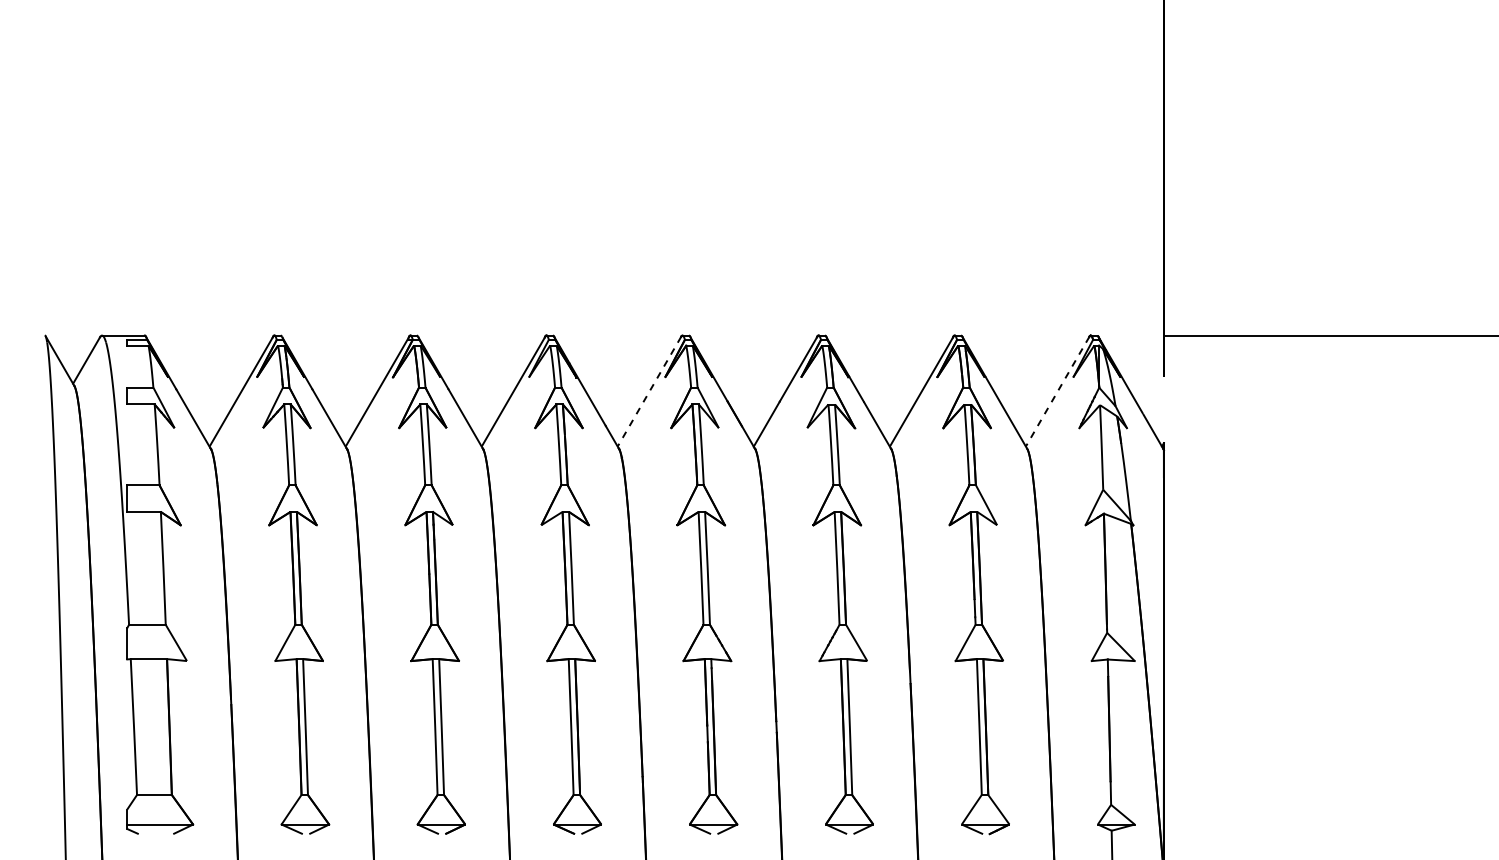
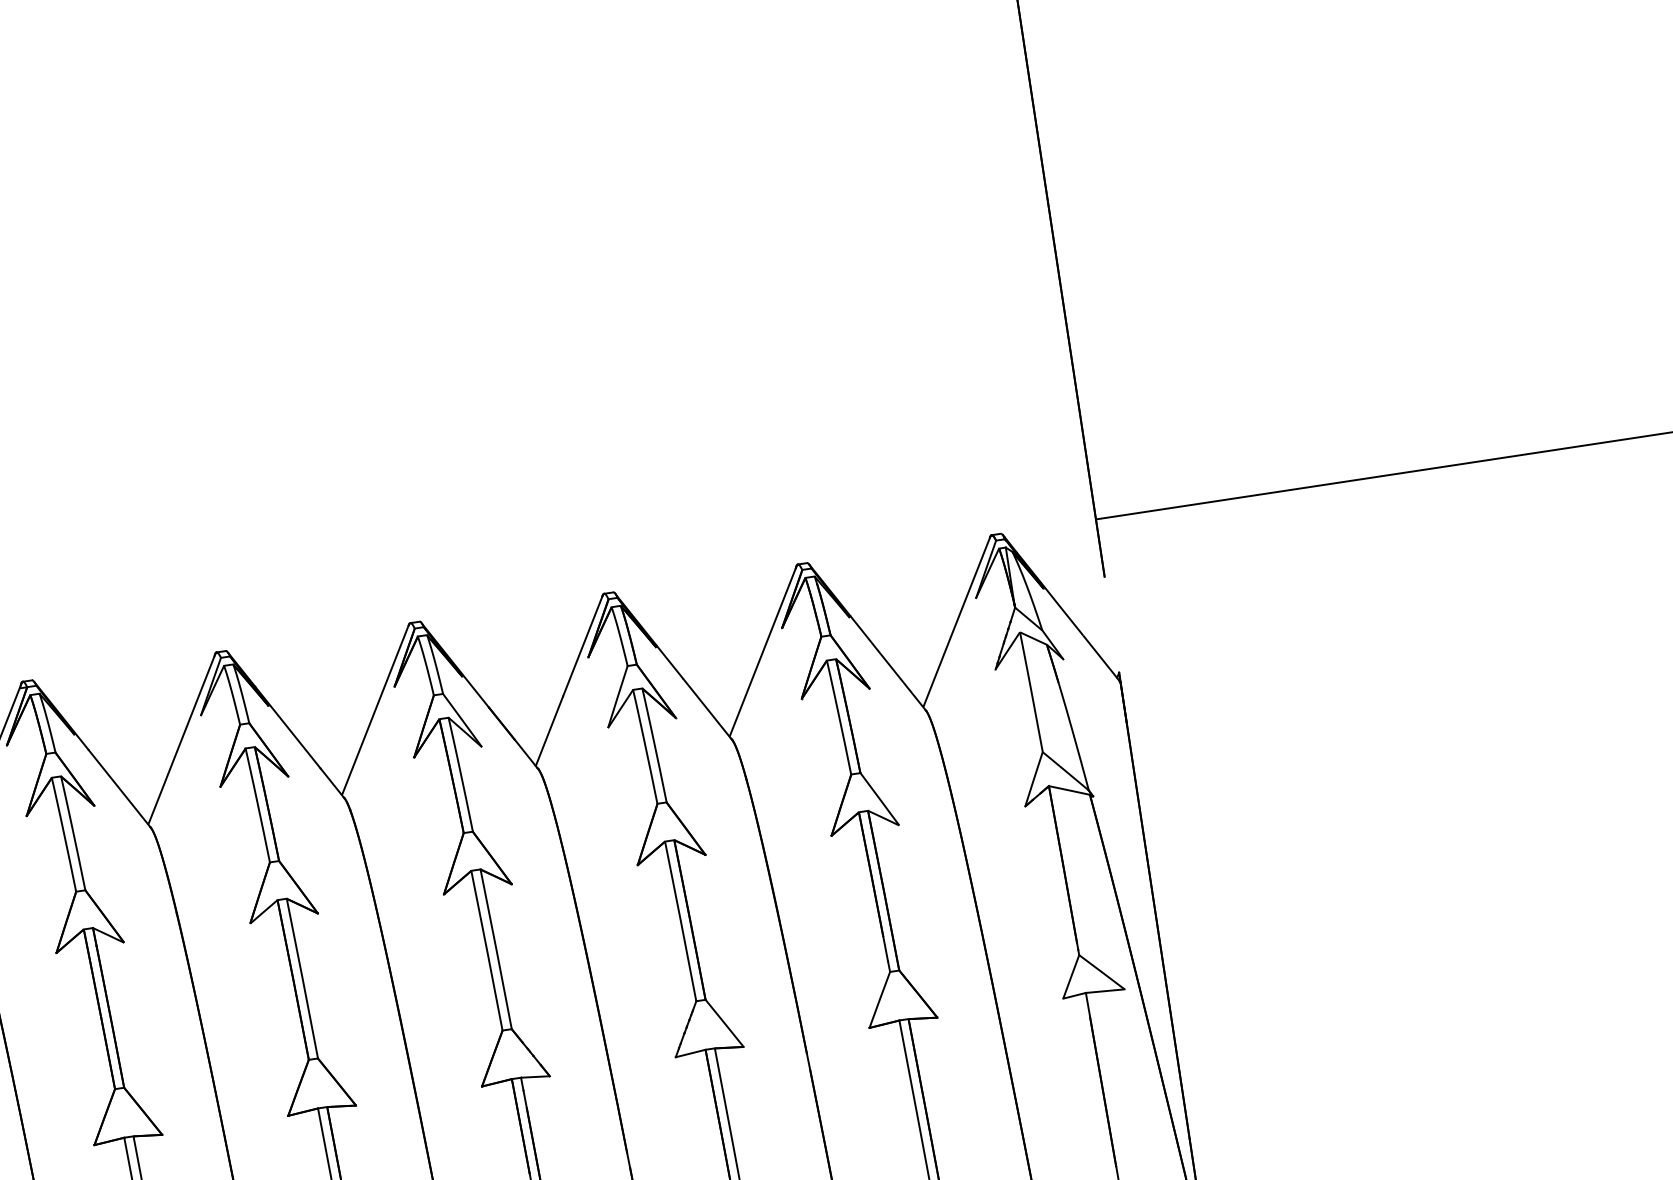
line: (648, 392) -> (374, 711), dashed -> solid
line: (1056, 393) -> (955, 625), dashed -> solid

